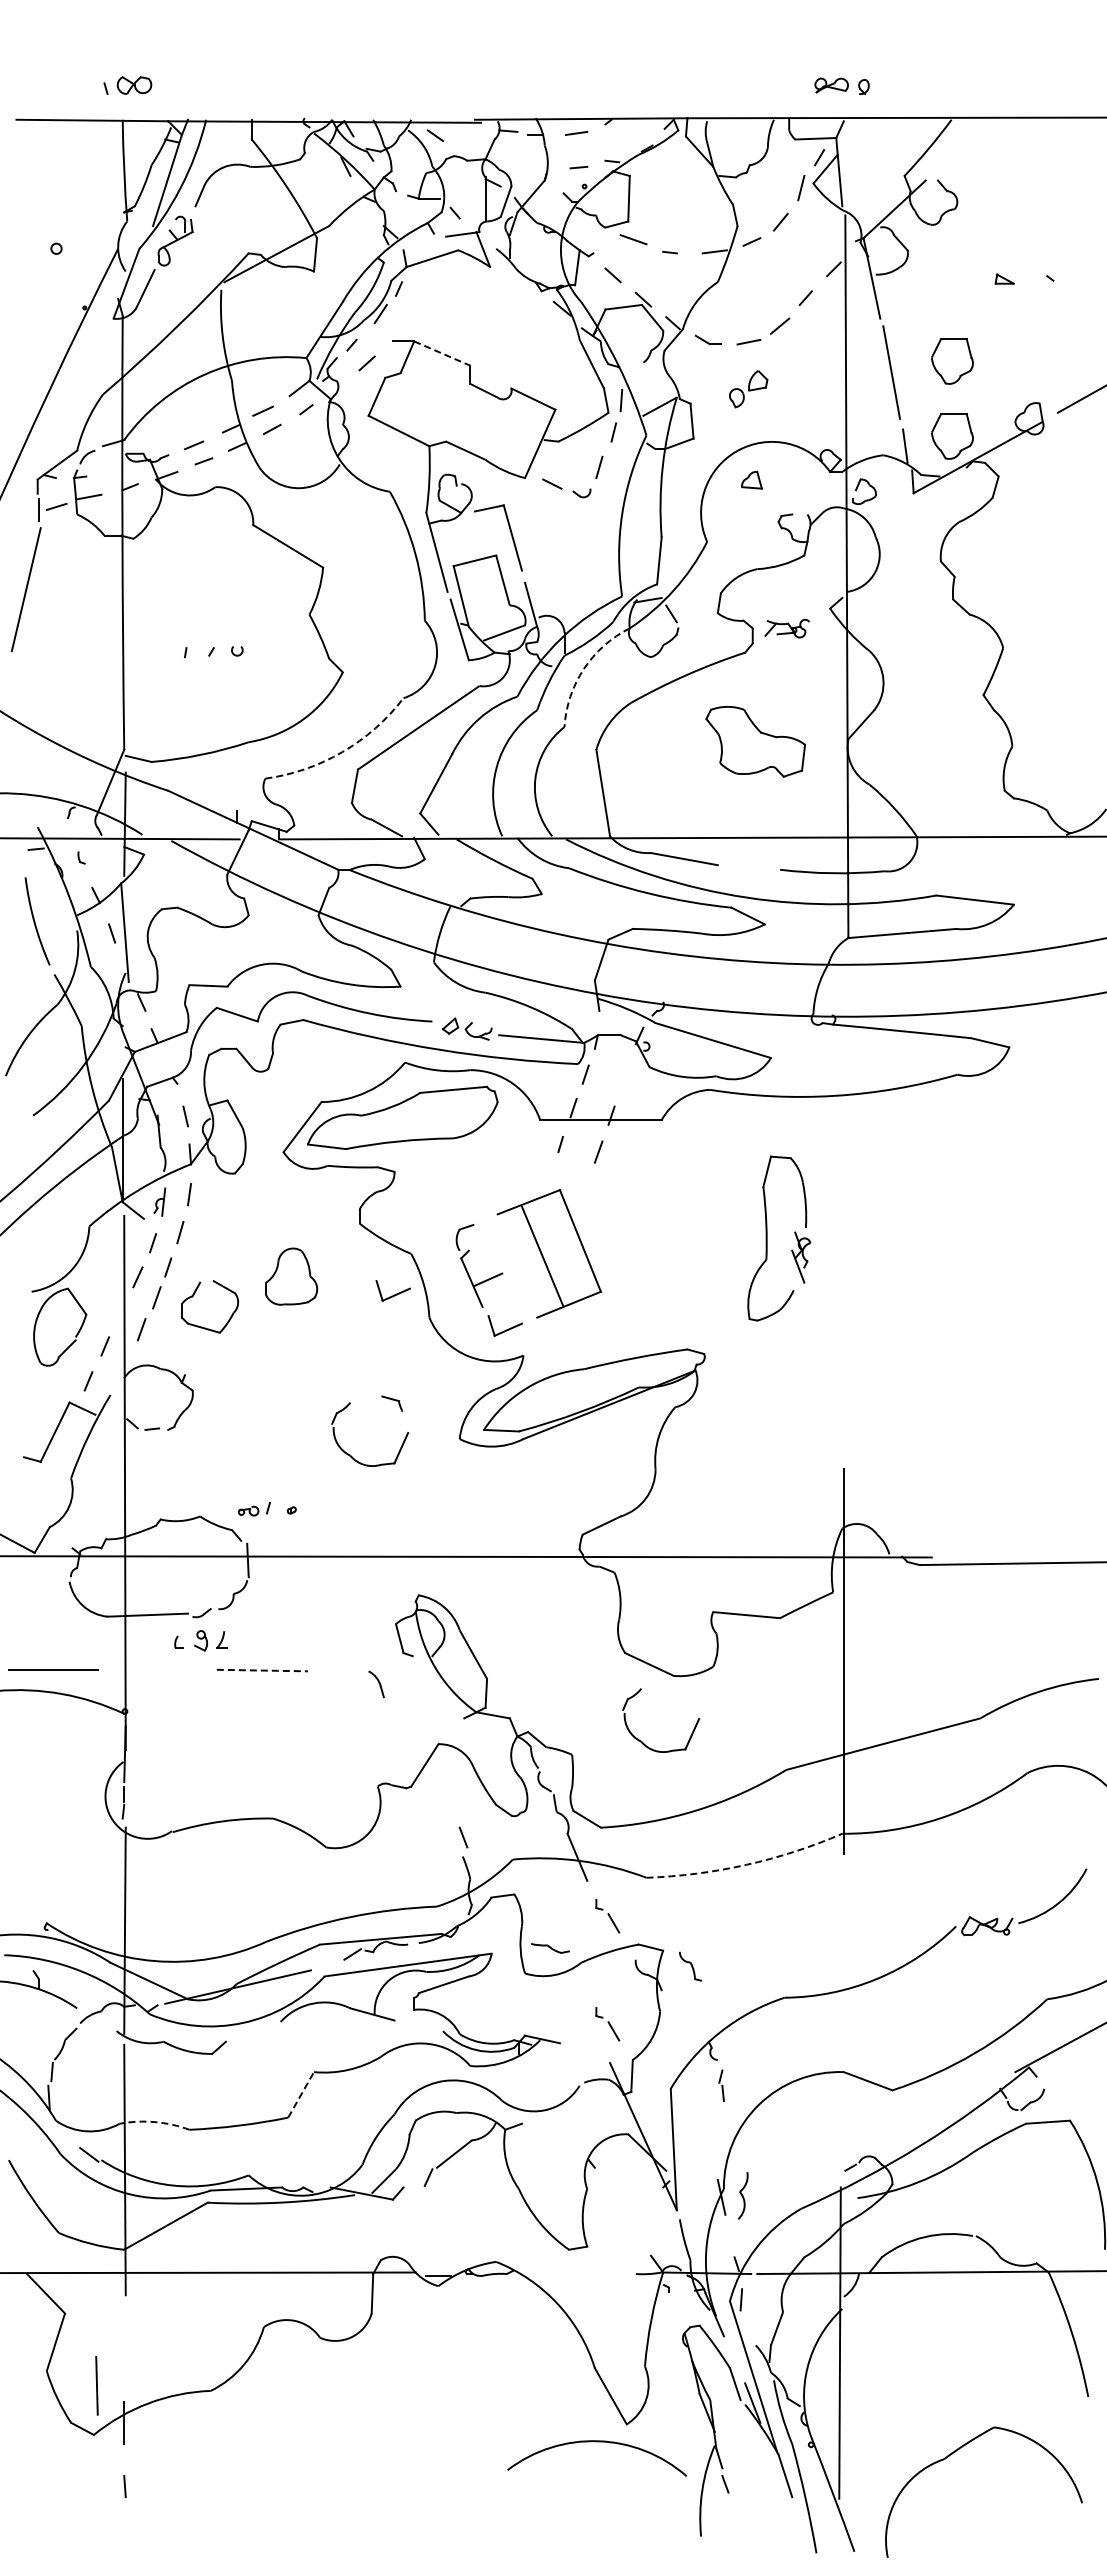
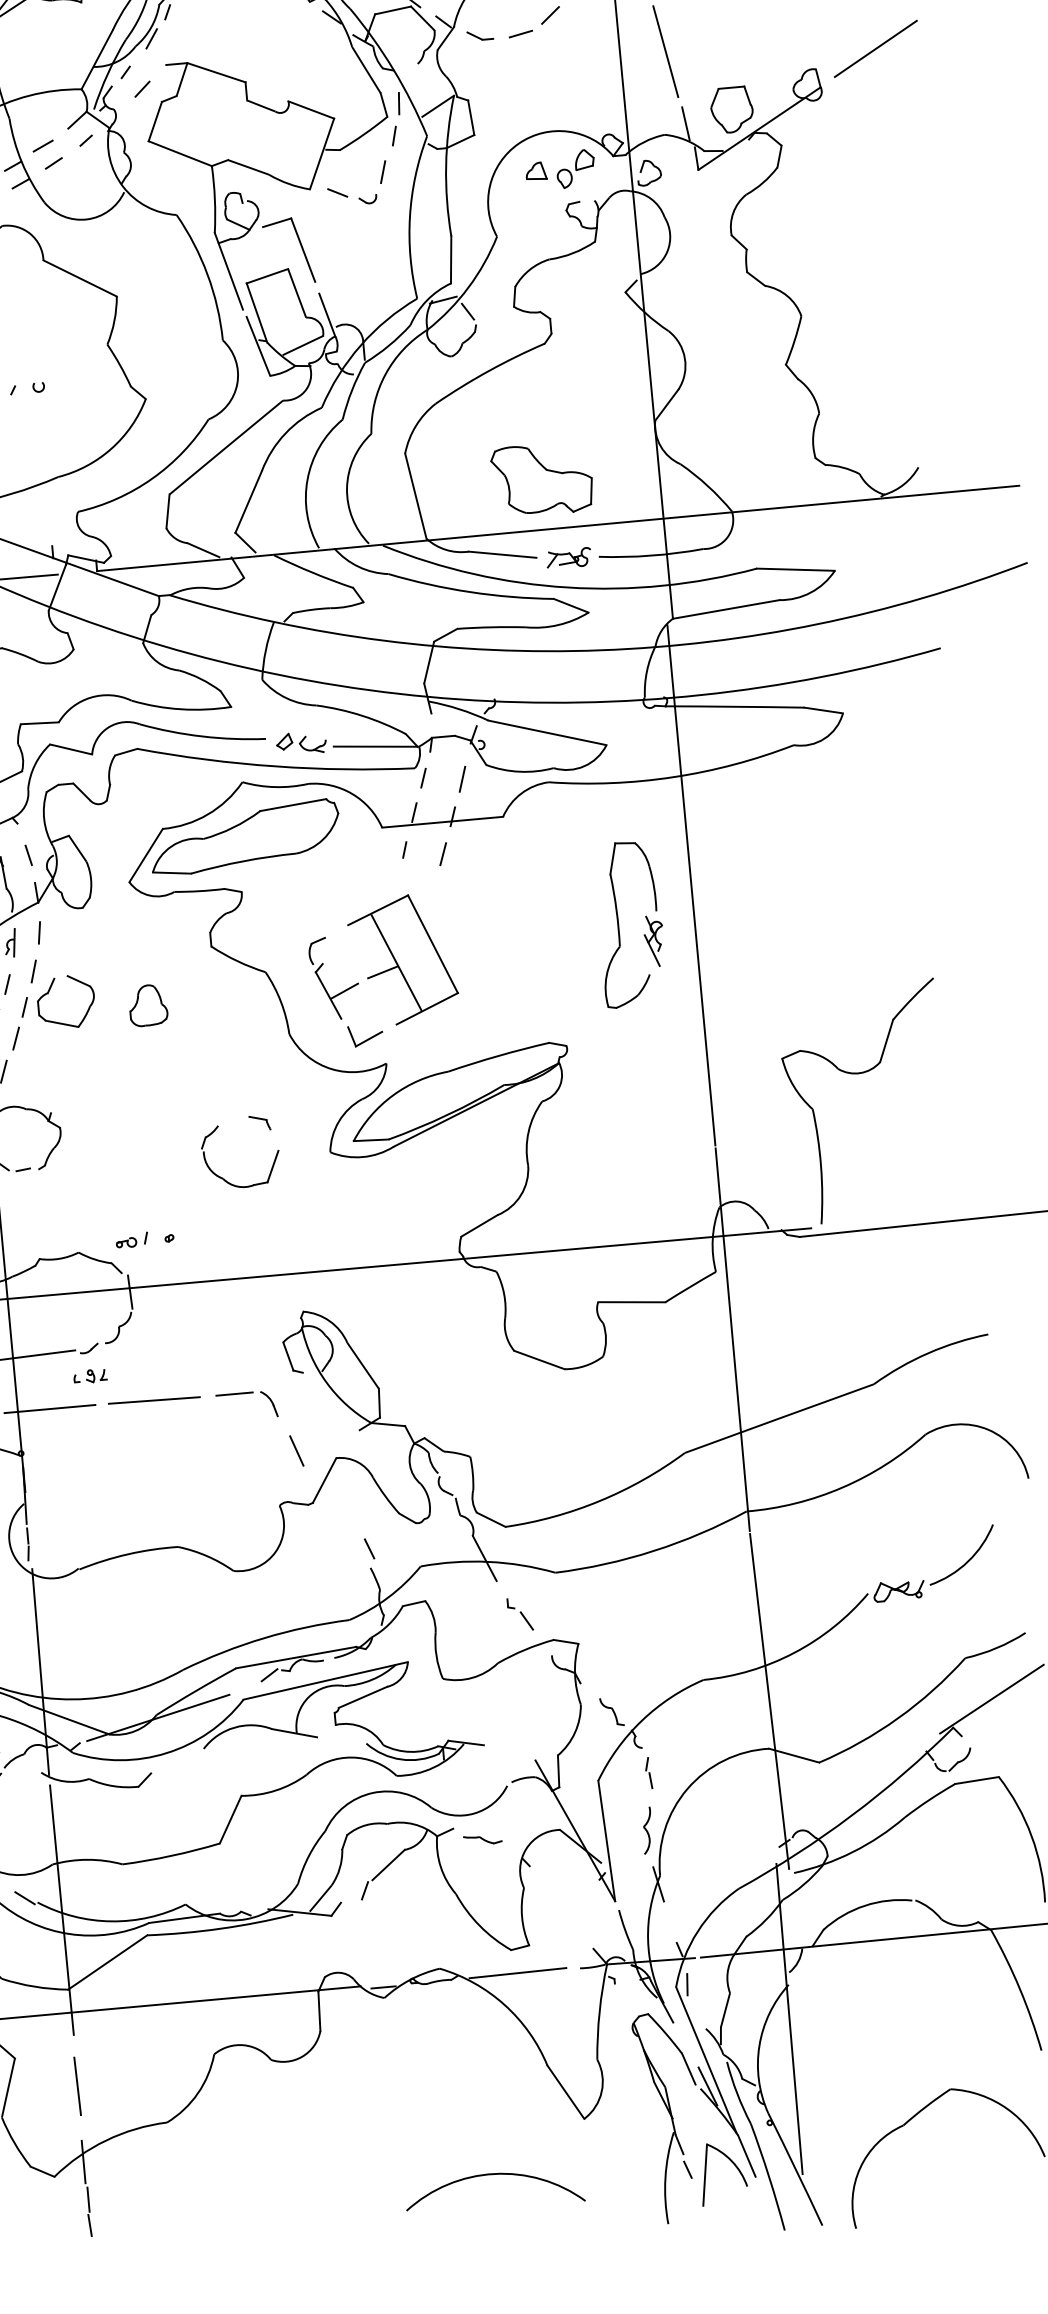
line: (442, 353) -> (216, 72), dashed -> solid
part: (952, 361) -> (725, 35), removed
part: (748, 389) -> (575, 169), moved
part: (786, 628) -> (568, 558), moved
arc: (583, 668) -> (385, 373), dashed -> solid
part: (755, 741) -> (542, 479), moved
arc: (342, 752) -> (152, 478), dashed -> solid
line: (624, 1079) -> (462, 779), added
line: (842, 1205) -> (690, 885), added
line: (527, 1264) -> (382, 972), added
part: (291, 1276) -> (148, 1005), size x0.71
part: (392, 1290) -> (250, 1010), removed
part: (194, 1295) -> (49, 992), moved
part: (994, 1408) -> (860, 1074), added
part: (200, 1640) -> (90, 1376), size x0.62
line: (157, 1669) -> (49, 1408), added
line: (262, 1670) -> (154, 1400), dashed -> solid
line: (342, 1671) -> (234, 1394), added
line: (399, 1733) -> (296, 1450), added
part: (641, 1740) -> (538, 1436), removed
arc: (746, 1864) -> (653, 1550), dashed -> solid
part: (550, 1948) -> (482, 1839), moved
part: (690, 1966) -> (611, 1711), moved
part: (607, 2024) -> (529, 1722), removed
line: (847, 2024) -> (768, 1701), added
line: (301, 2094) -> (231, 1819), dashed -> solid
arc: (155, 2122) -> (88, 1860), dashed -> solid
part: (742, 2195) -> (646, 1830), moved
line: (573, 2273) -> (517, 1973), added
line: (96, 2385) -> (77, 2086), moved
arc: (596, 2442) -> (492, 2175), moved
line: (125, 2460) -> (88, 2199), added
part: (771, 2483) -> (733, 2164), added

